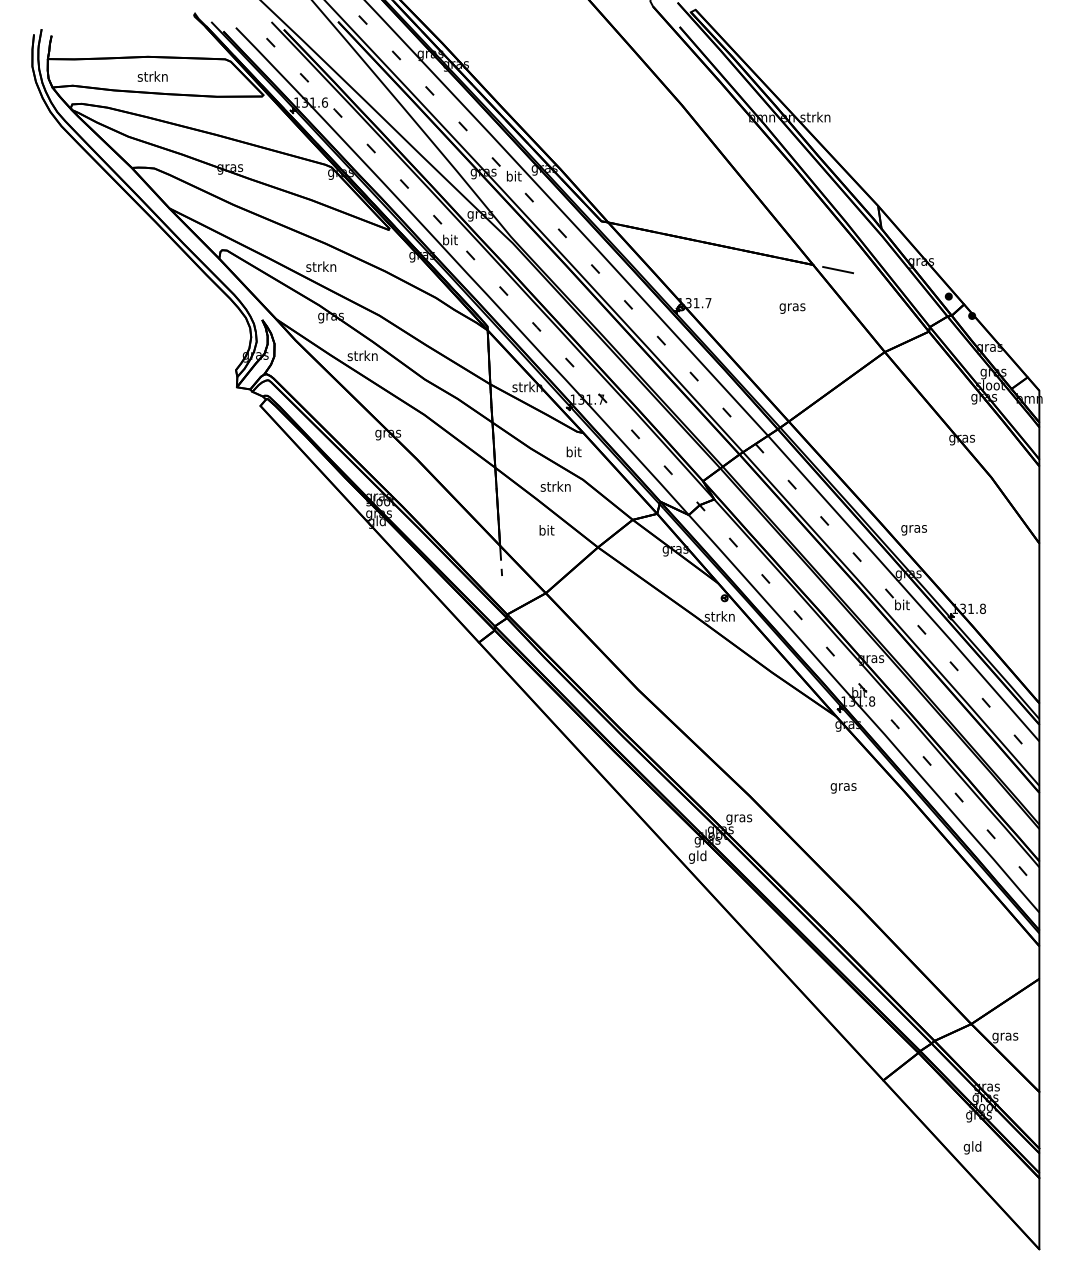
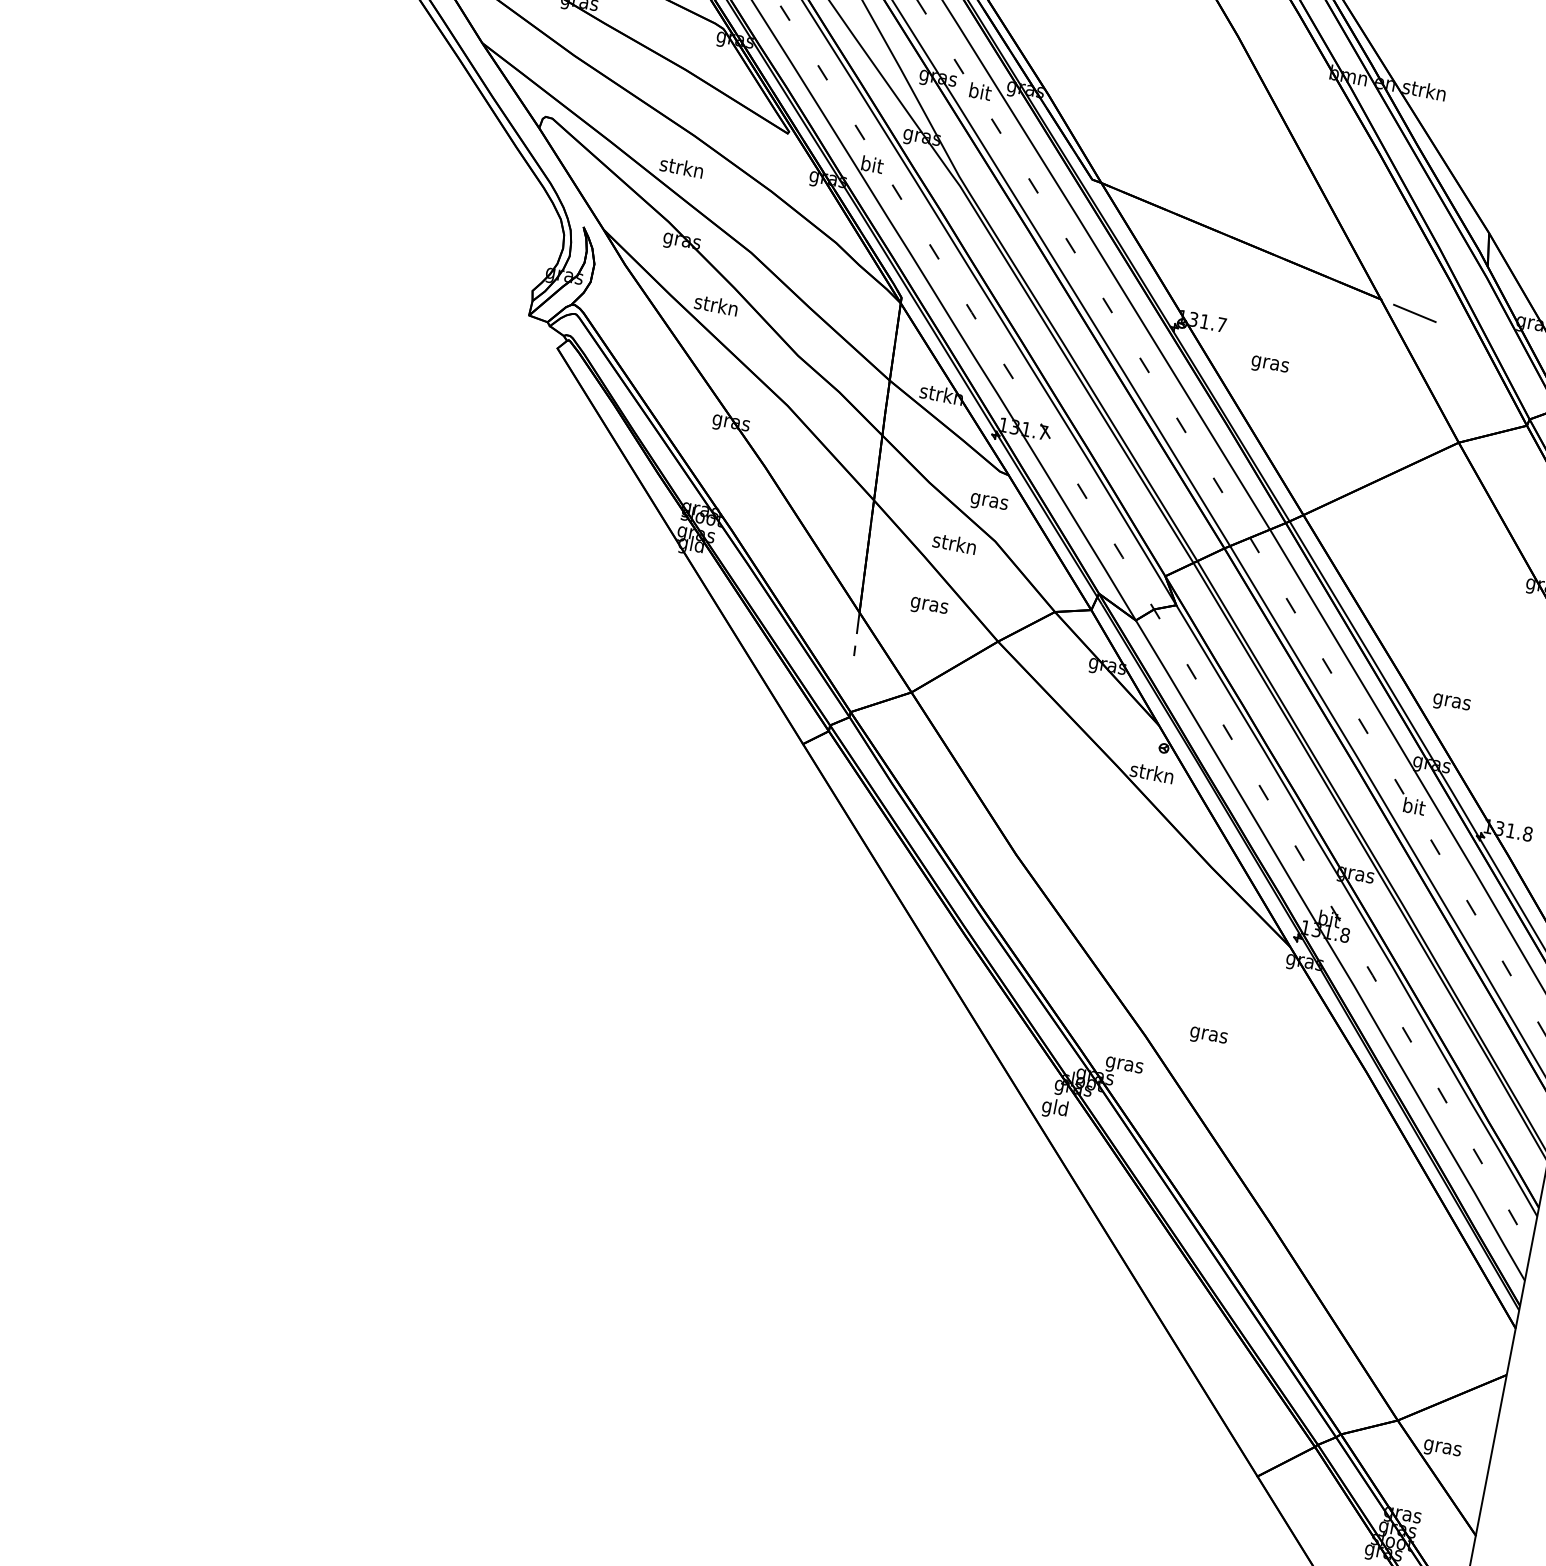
text: (792, 308) -> (1269, 365), moved
text: (573, 452) -> (989, 500), bit -> gras
text: (546, 531) -> (929, 604), bit -> gras
text: (843, 788) -> (1208, 1037), moved

